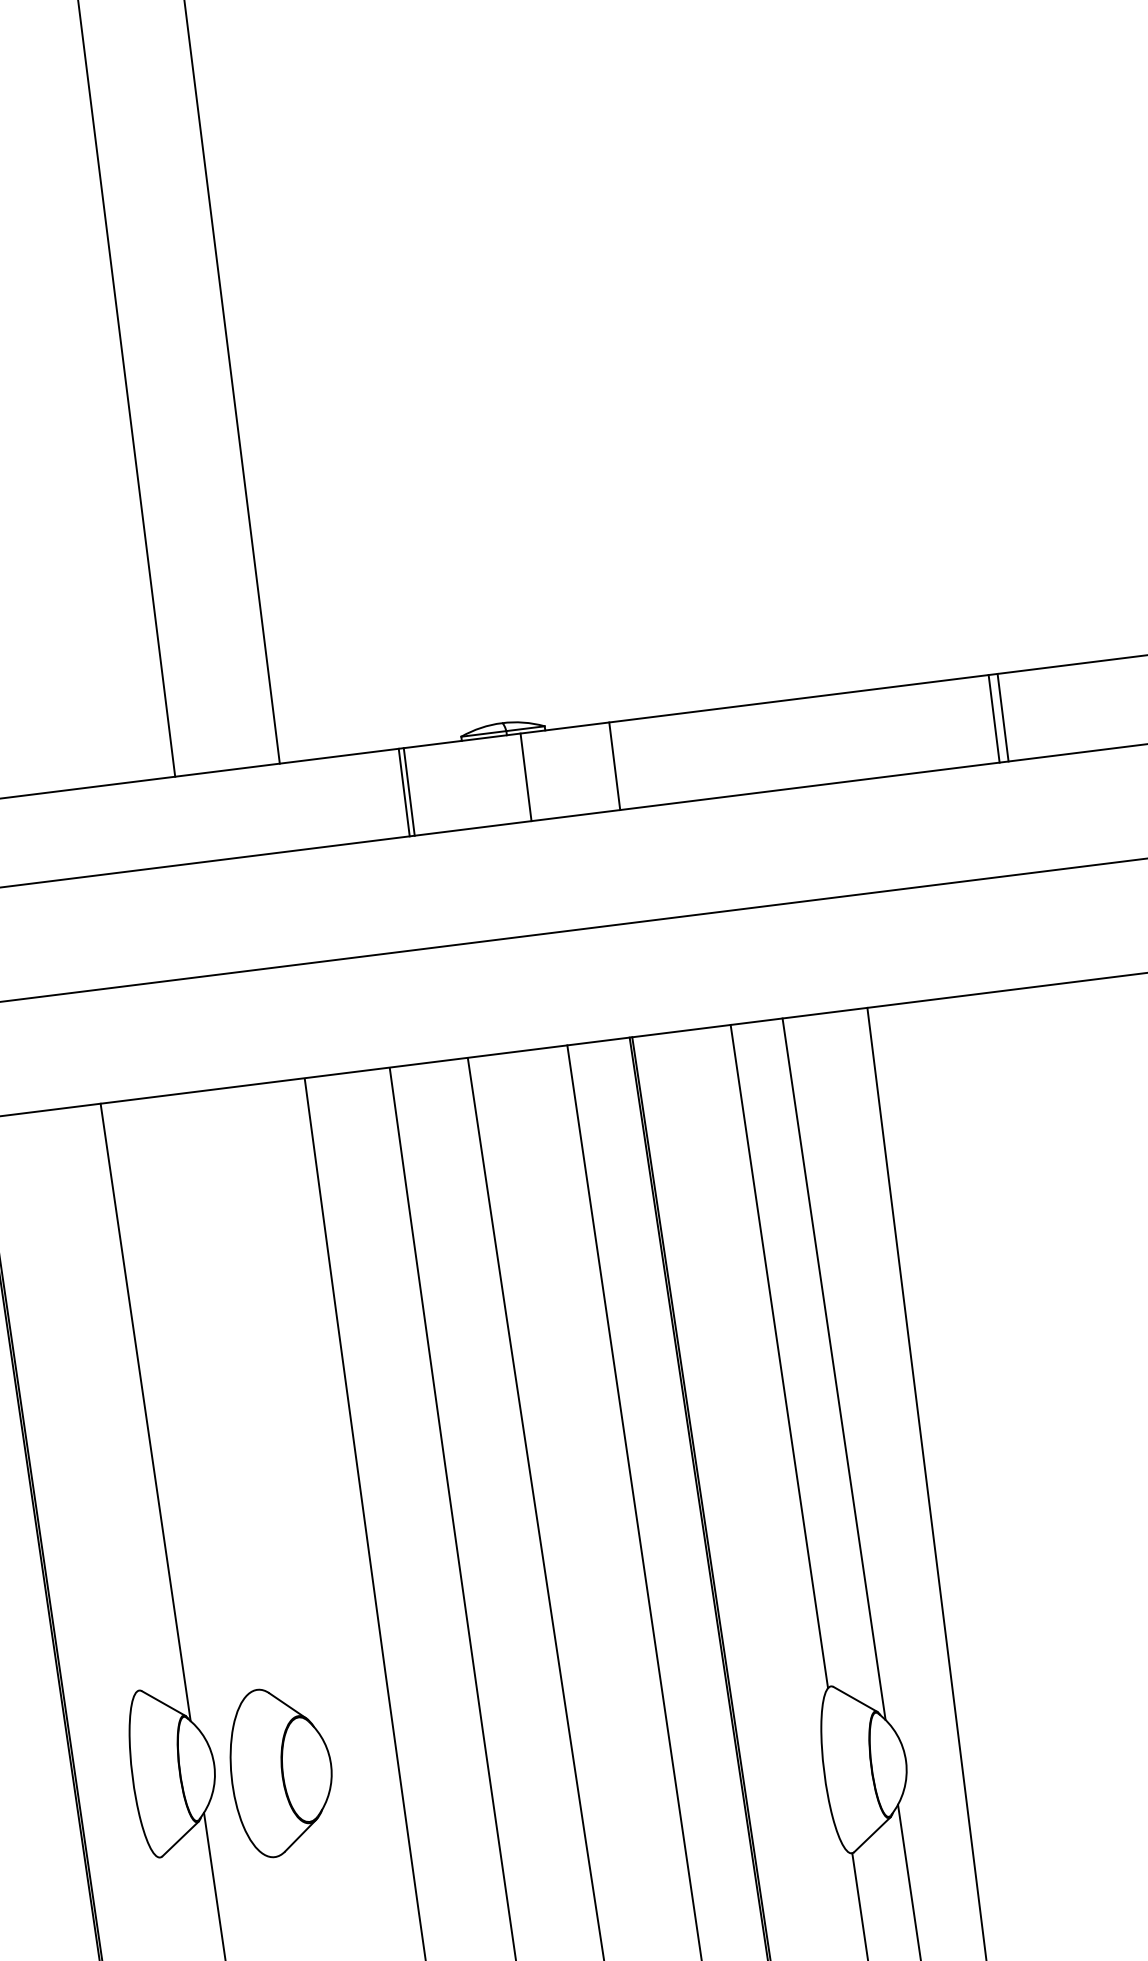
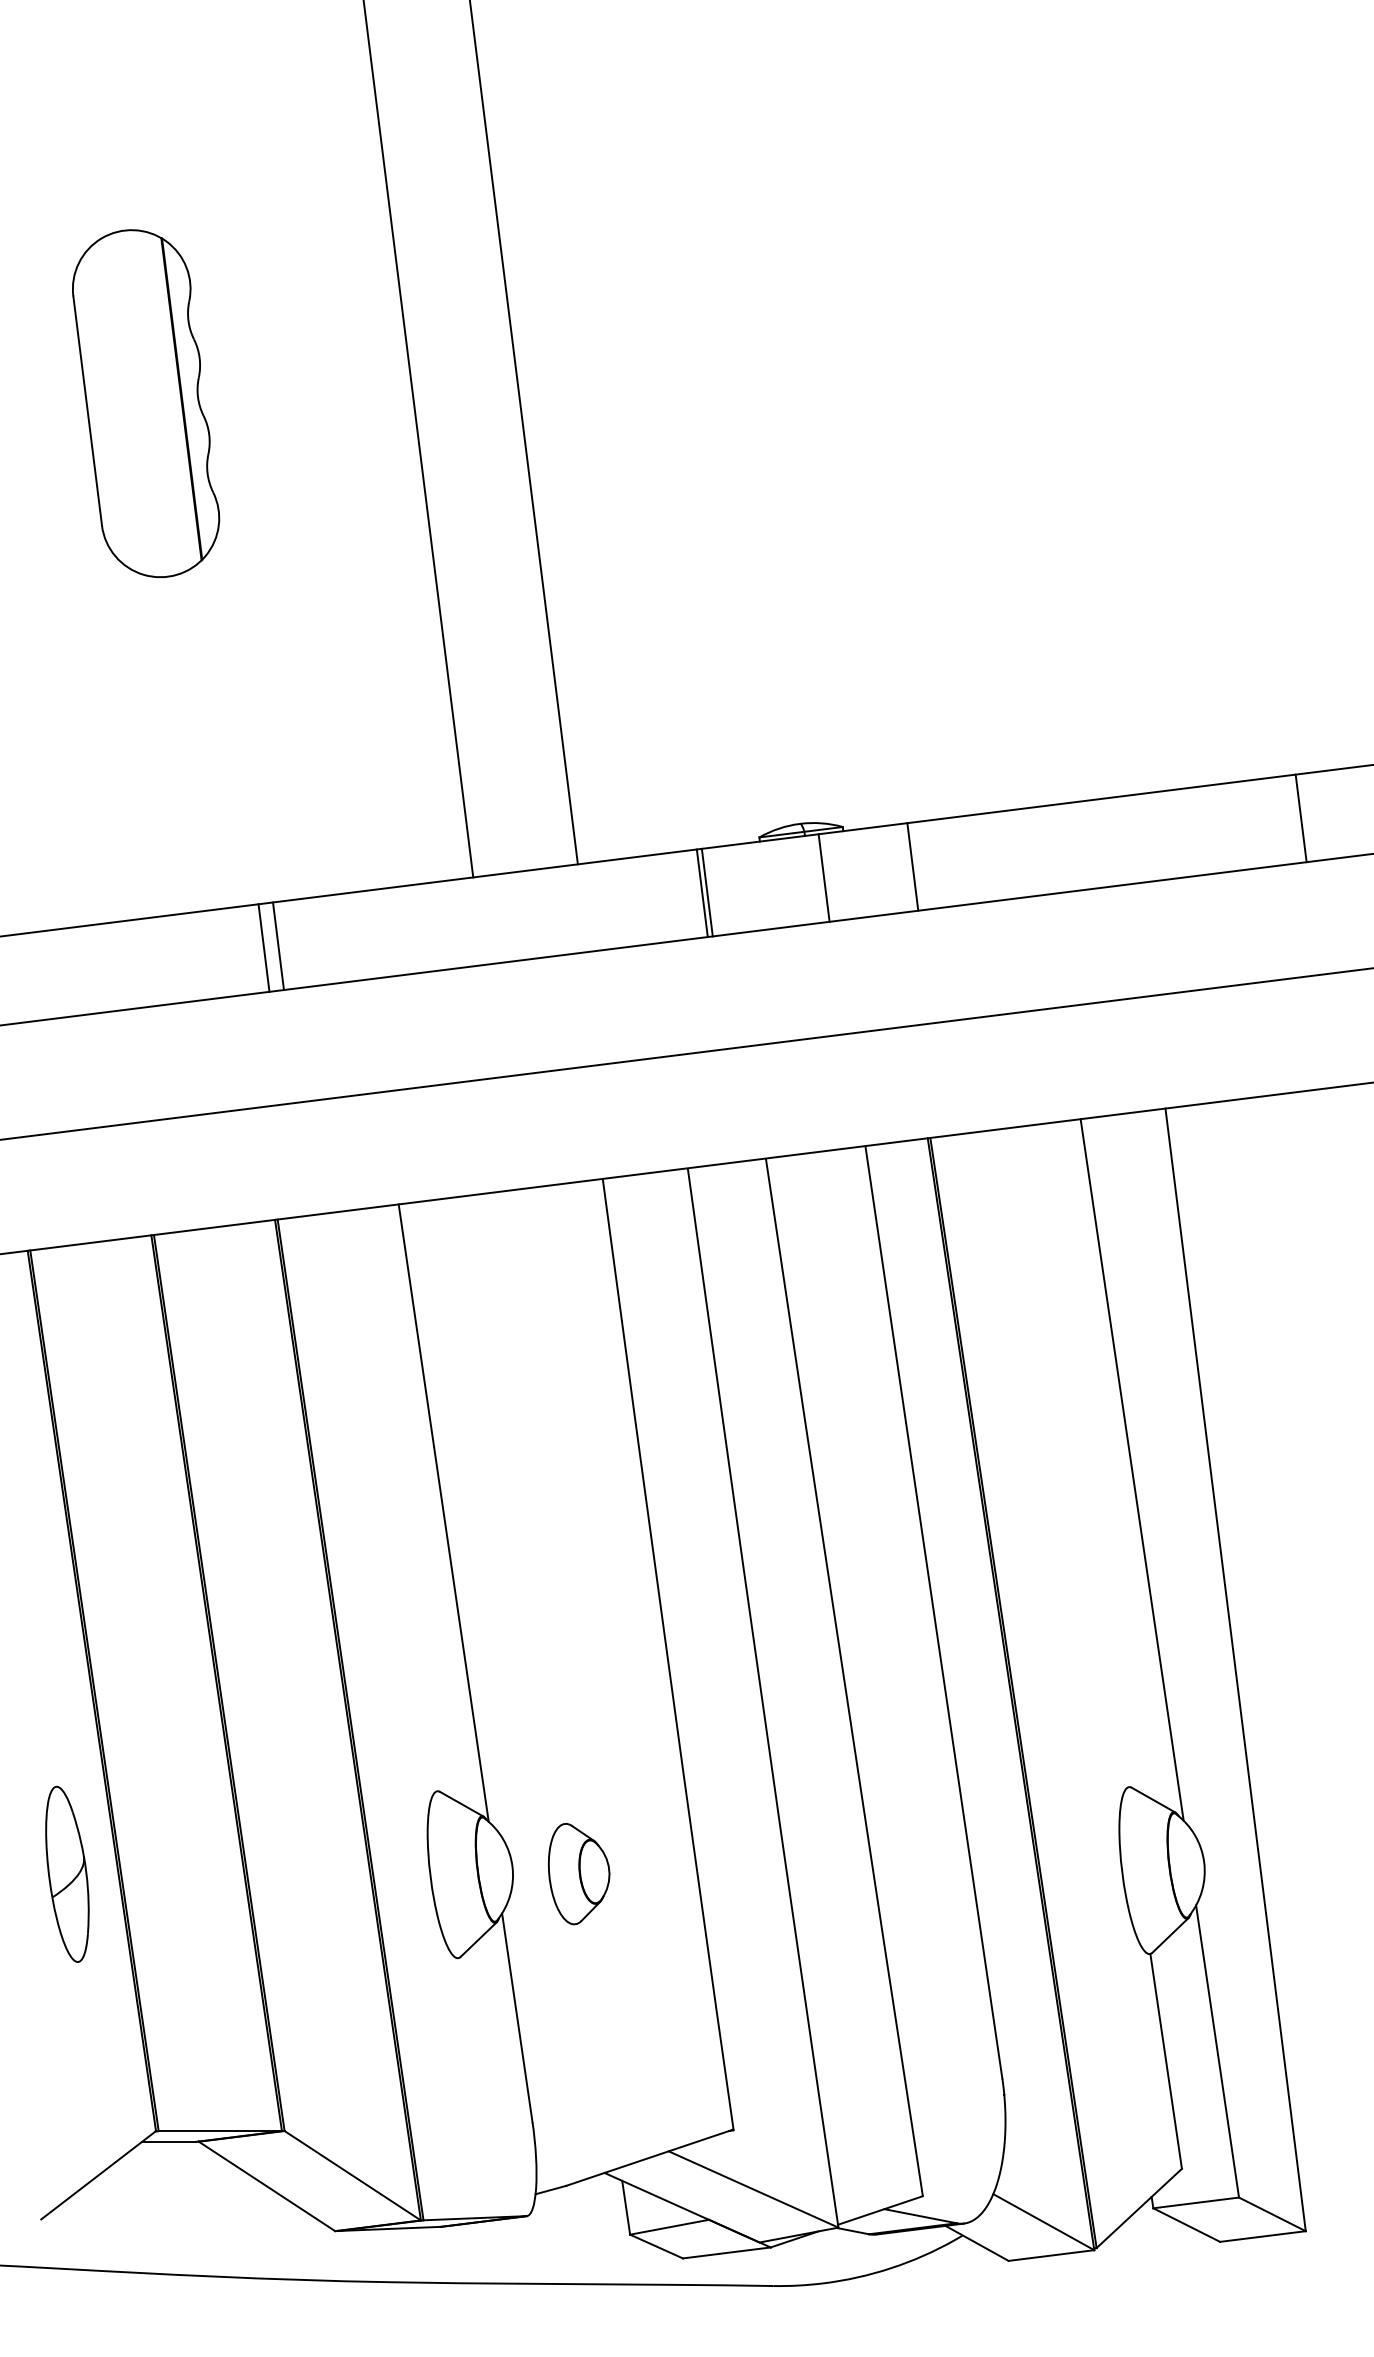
line: (993, 718) -> (1291, 819), removed
line: (779, 1355) -> (1077, 1456), removed
part: (280, 1772) -> (578, 1873), size x0.6

